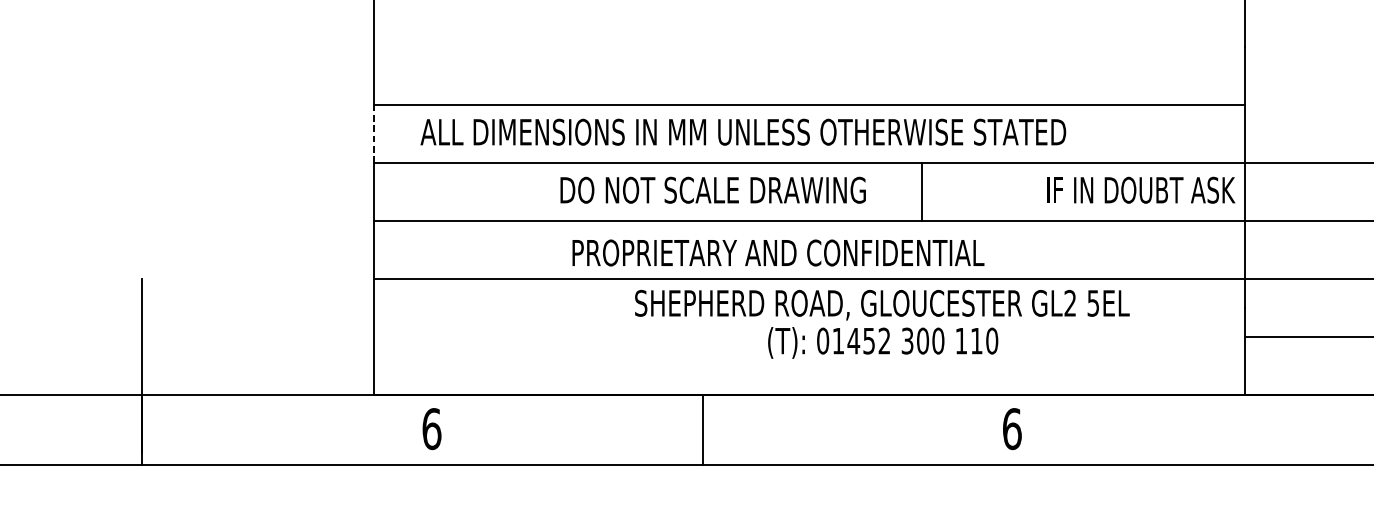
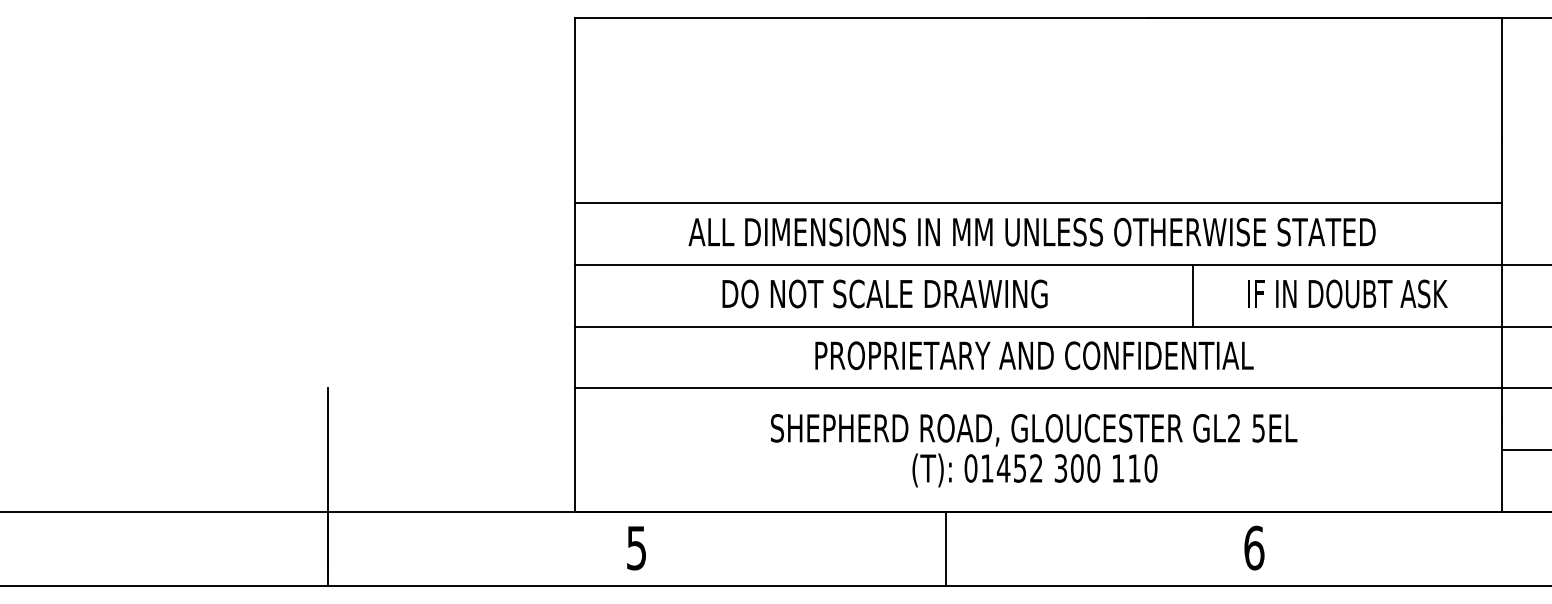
text: (742, 131) -> (1031, 231), moved
line: (374, 134) -> (575, 234), dashed -> solid
text: (712, 189) -> (884, 293), moved
text: (1141, 189) -> (1347, 293), moved
line: (922, 191) -> (1193, 295), moved
text: (778, 252) -> (1034, 355), moved
text: (882, 324) -> (1034, 450), moved
text: (431, 428) -> (636, 547), 6 -> 5
line: (703, 429) -> (946, 548), moved

